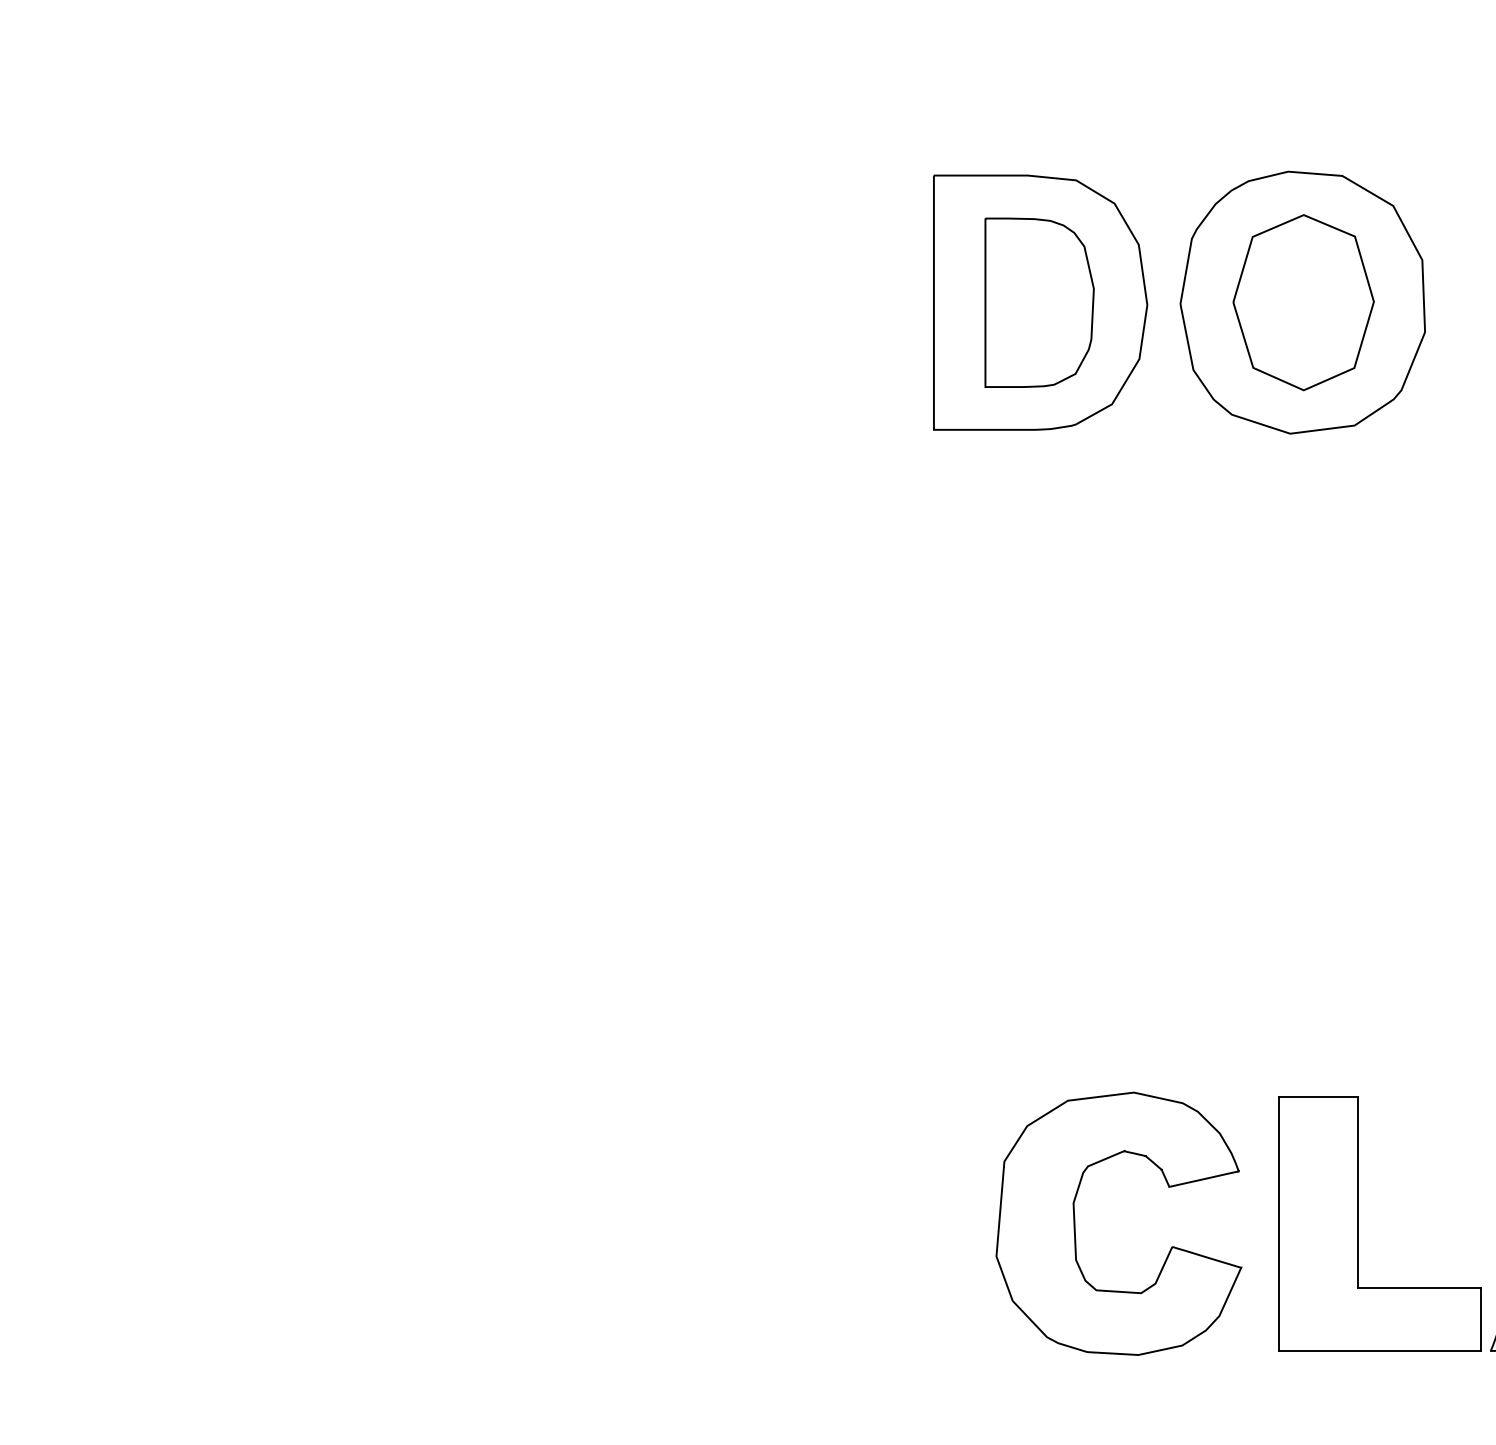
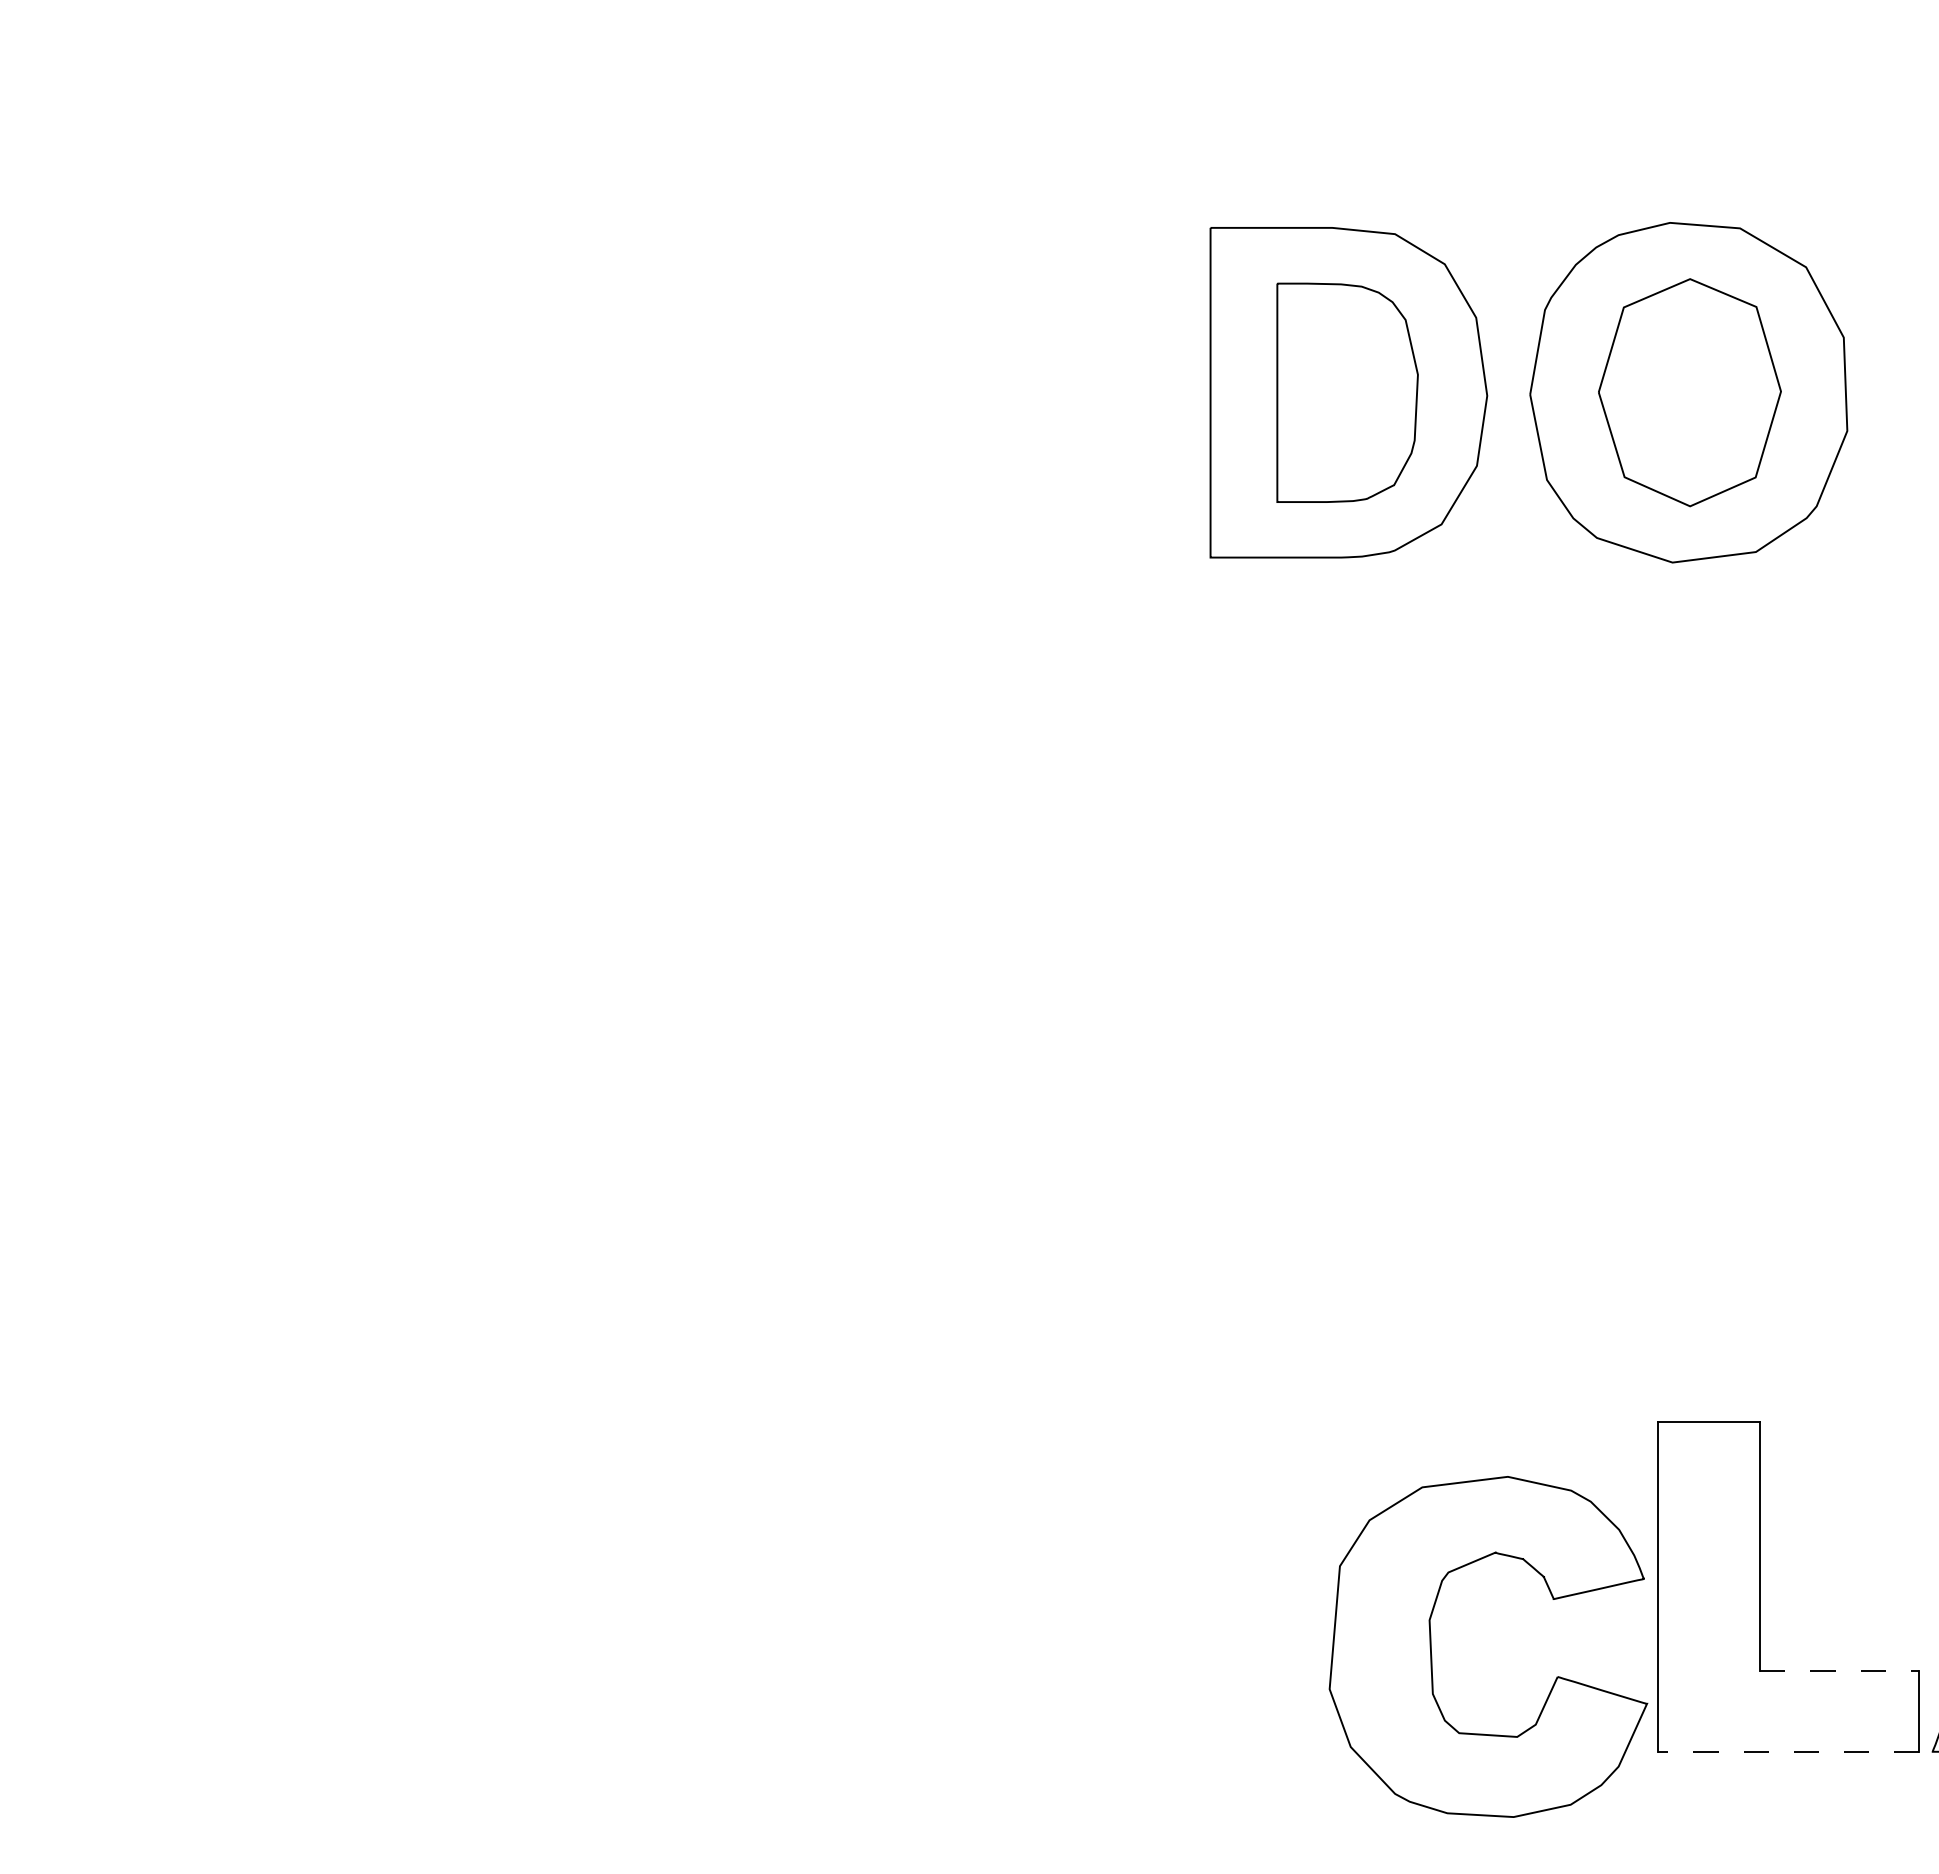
part: (1075, 1230) -> (1432, 1655), moved
line: (1419, 1288) -> (1839, 1670), solid -> dashed
line: (1379, 1350) -> (1788, 1751), solid -> dashed

